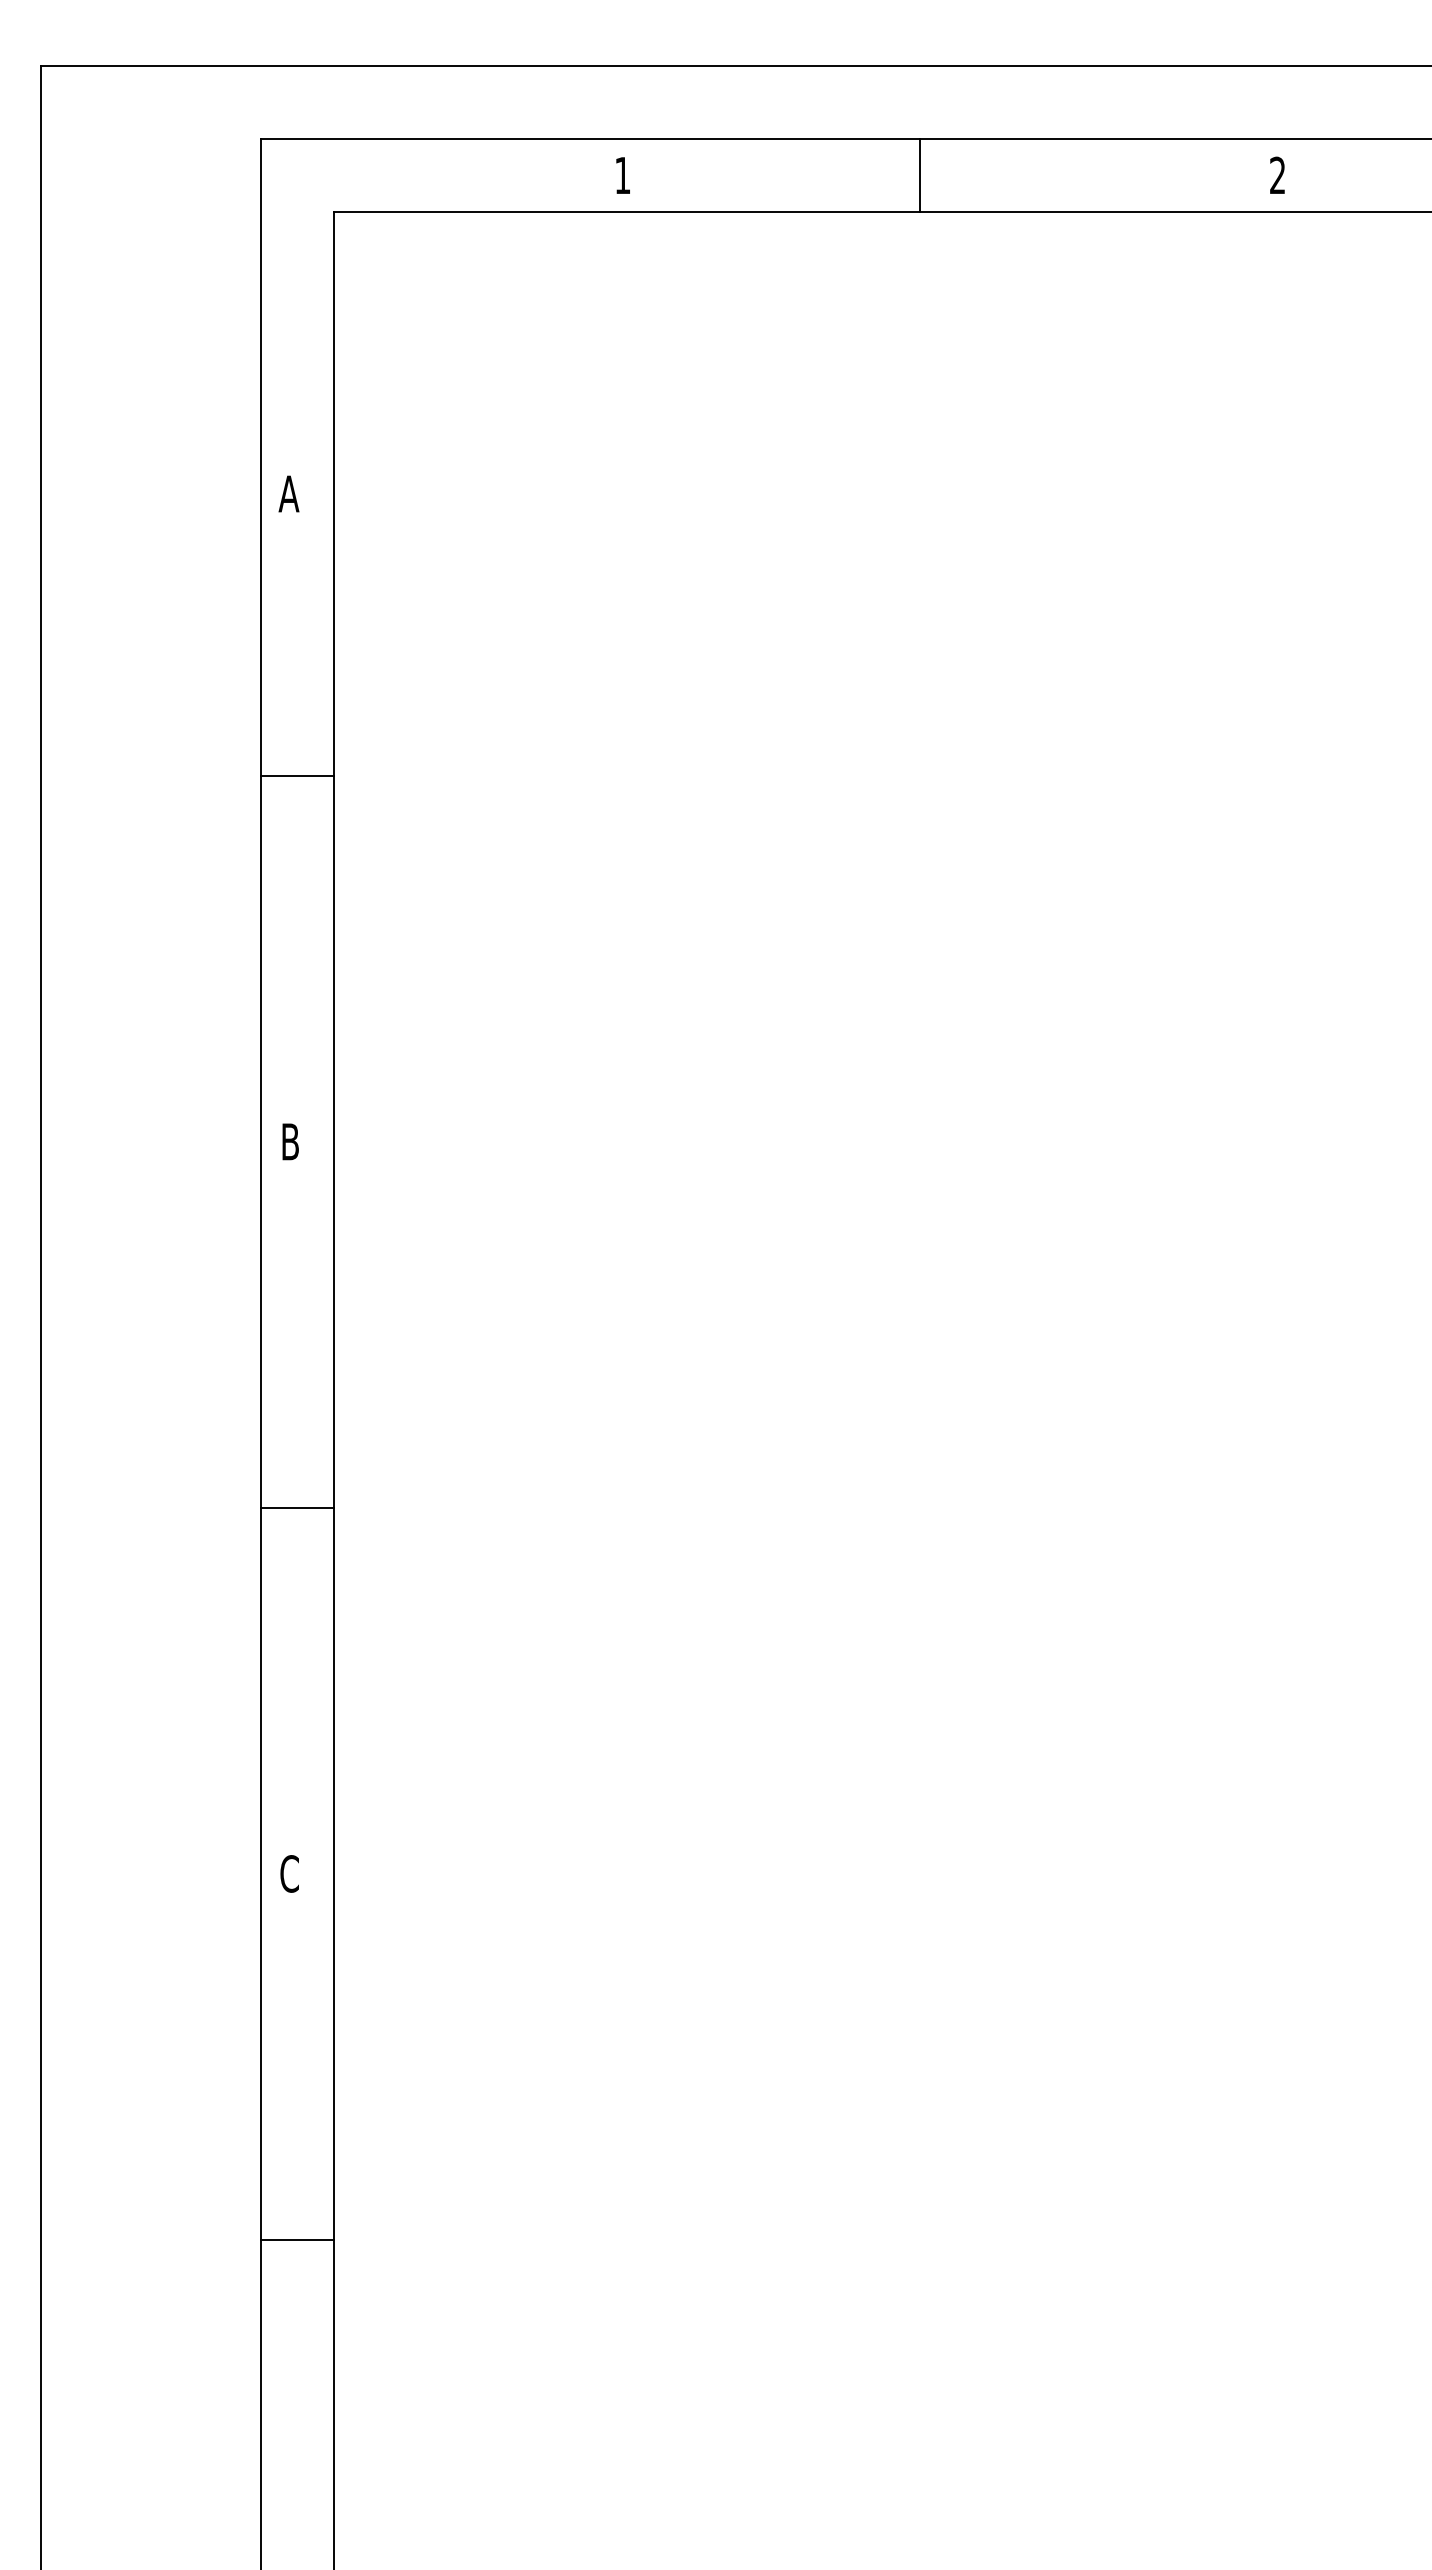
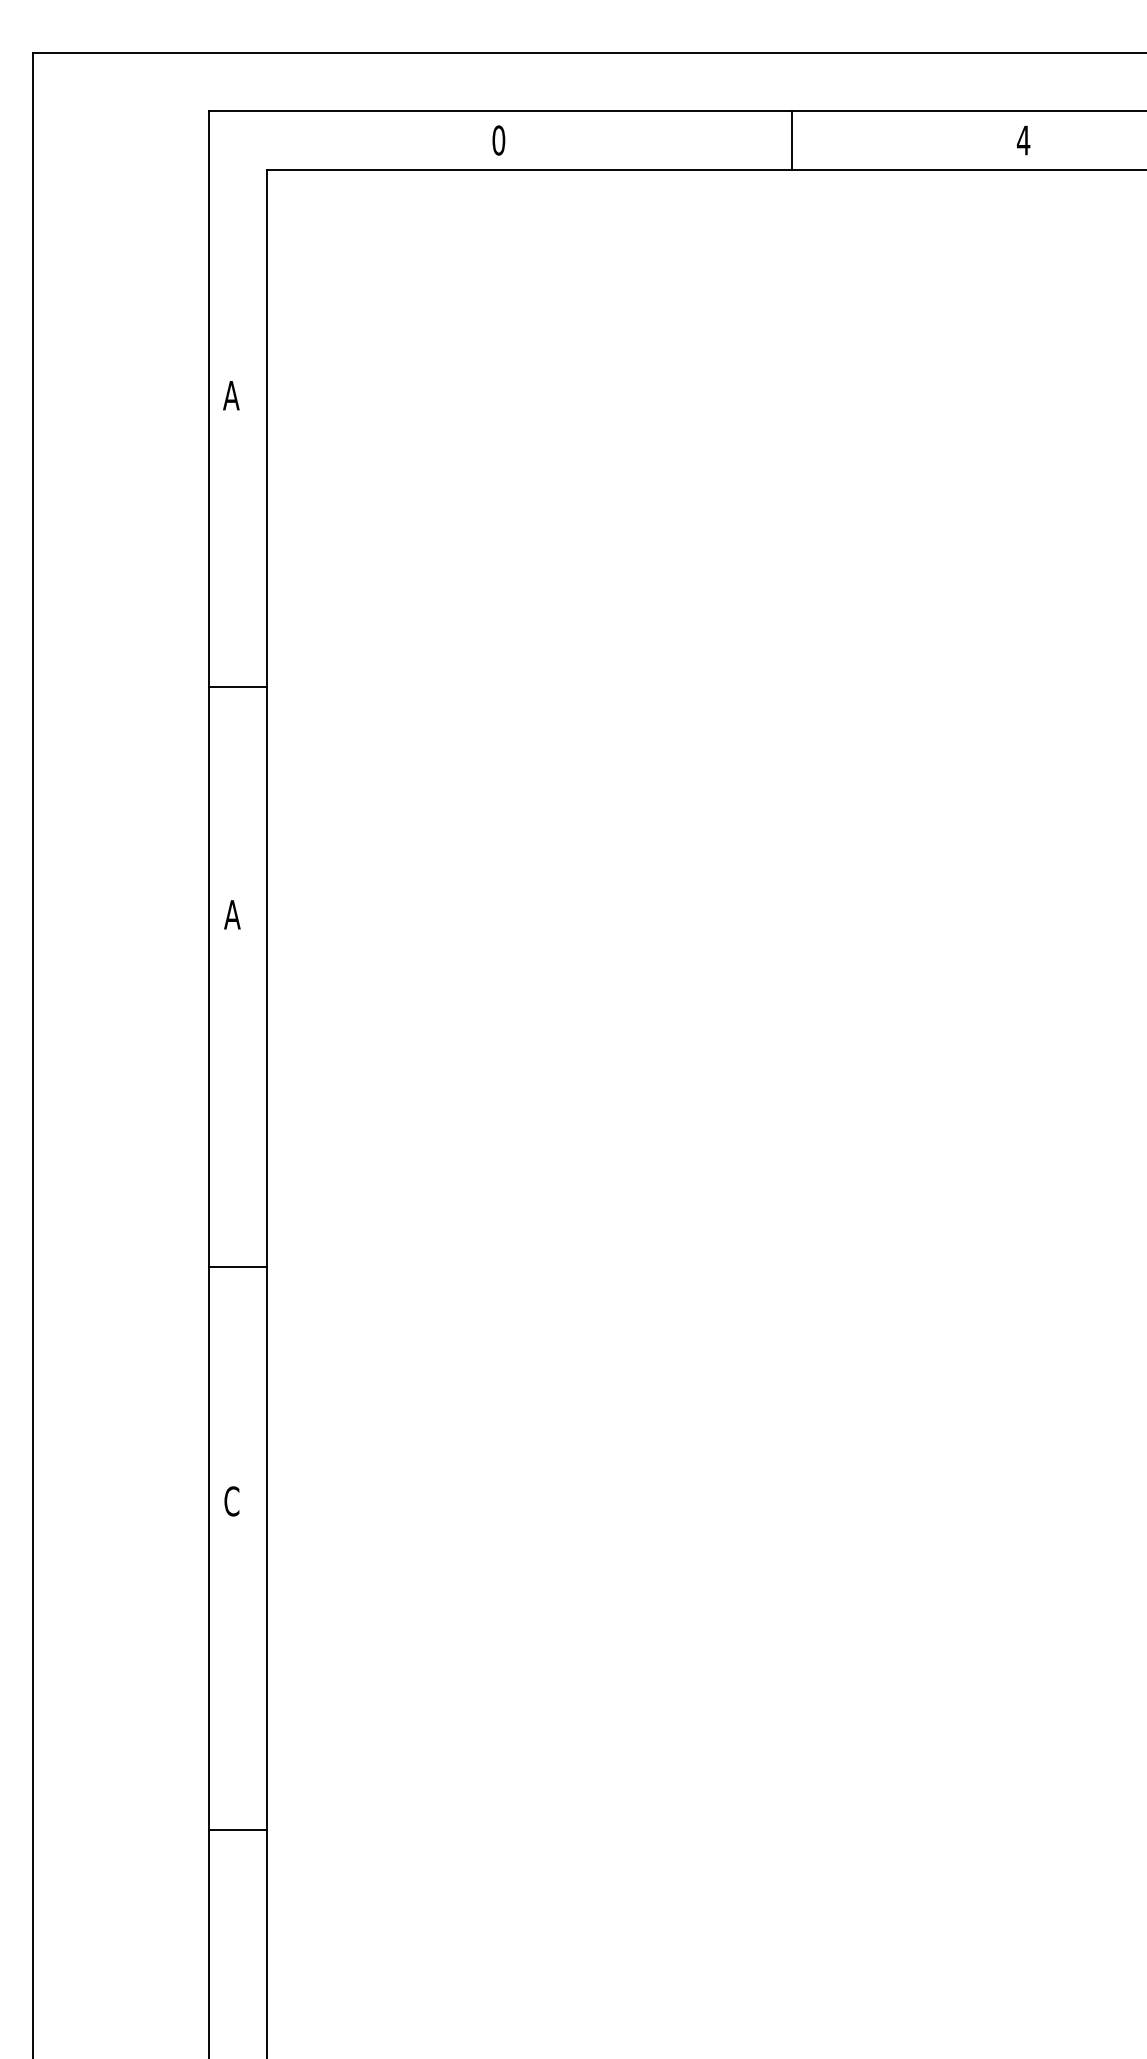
text: (1277, 174) -> (1023, 139), 2 -> 4
text: (622, 175) -> (498, 140), 1 -> 0
line: (919, 175) -> (791, 140), moved
line: (296, 775) -> (237, 686), moved
text: (290, 1141) -> (232, 914), B -> A
line: (296, 1507) -> (237, 1267), moved
line: (296, 2240) -> (237, 1830), moved

